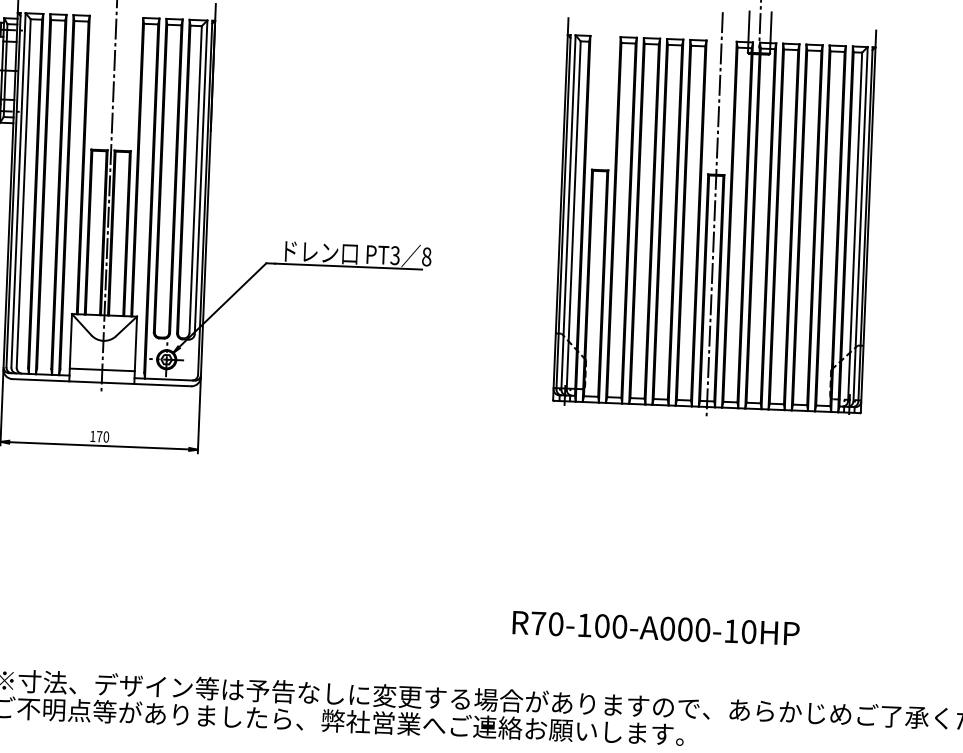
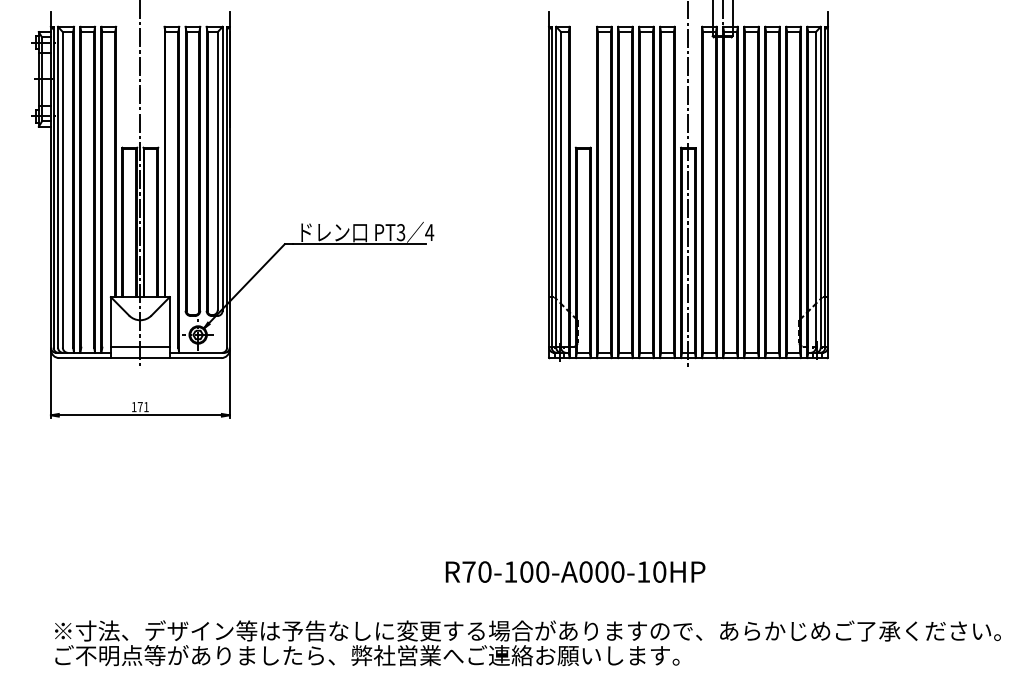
text: (426, 256) -> (429, 232), 8 -> 4
text: (106, 436) -> (146, 406), 170 -> 171
text: (656, 627) -> (575, 571), moved

